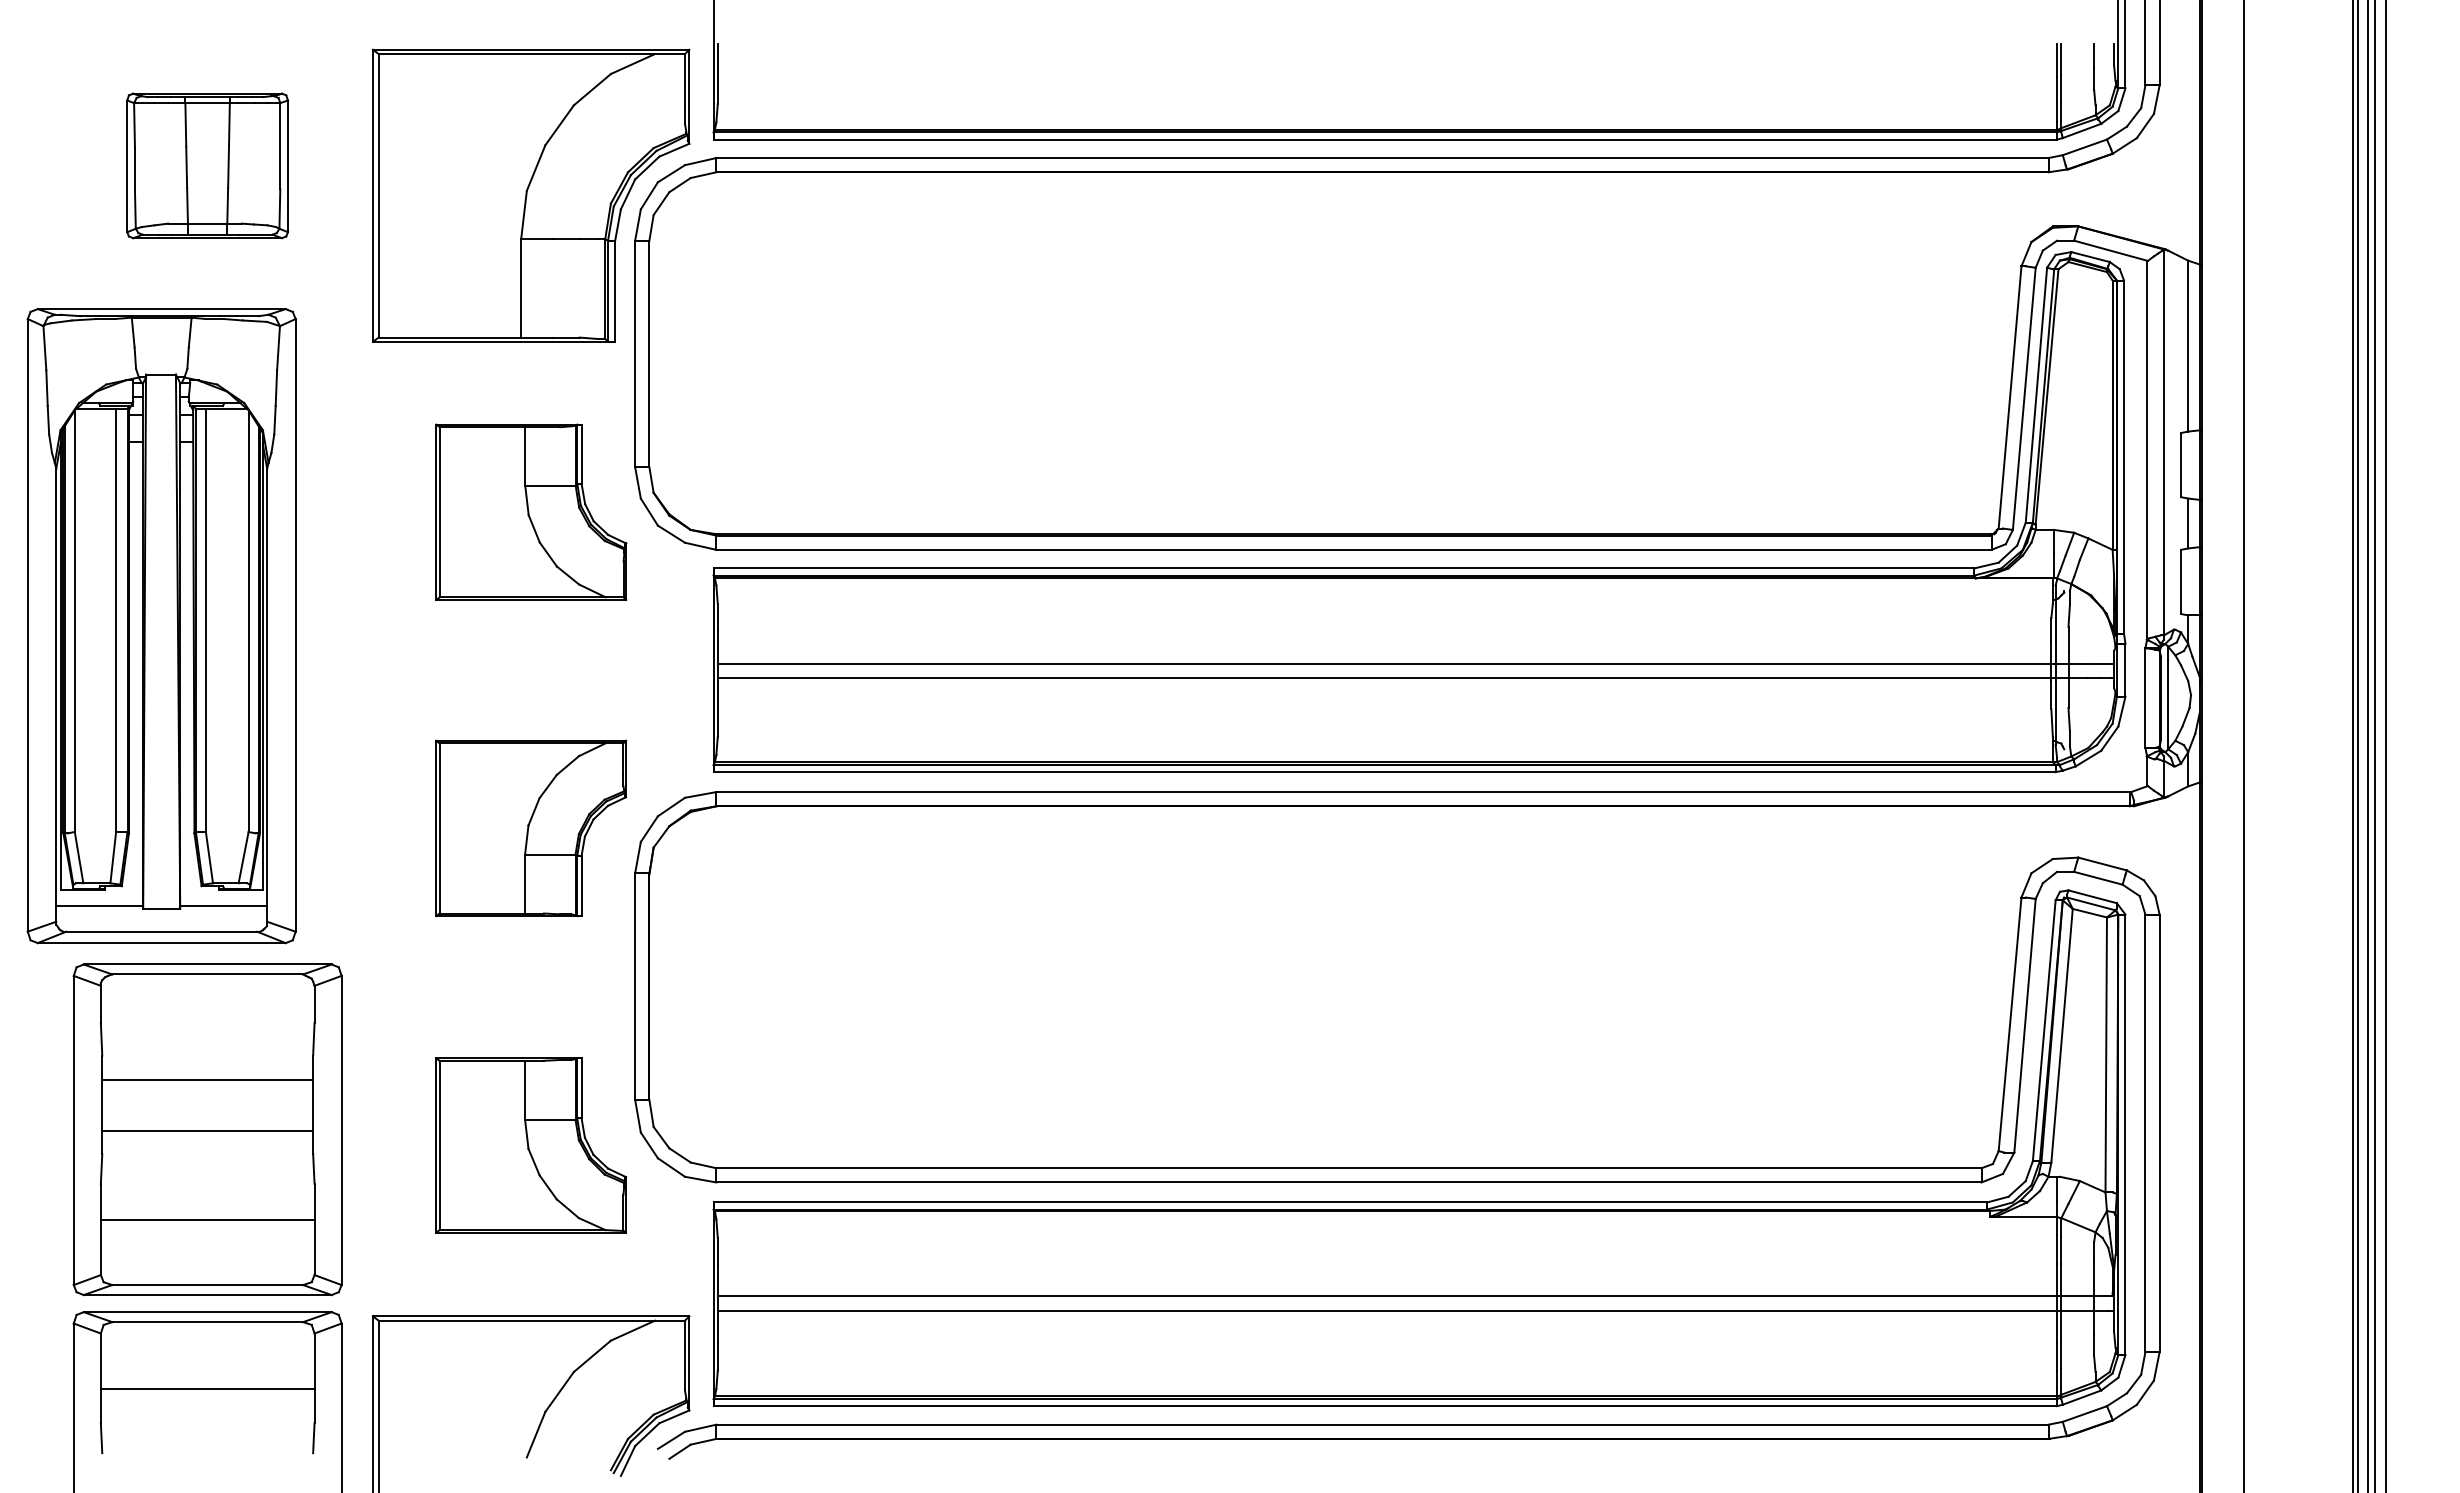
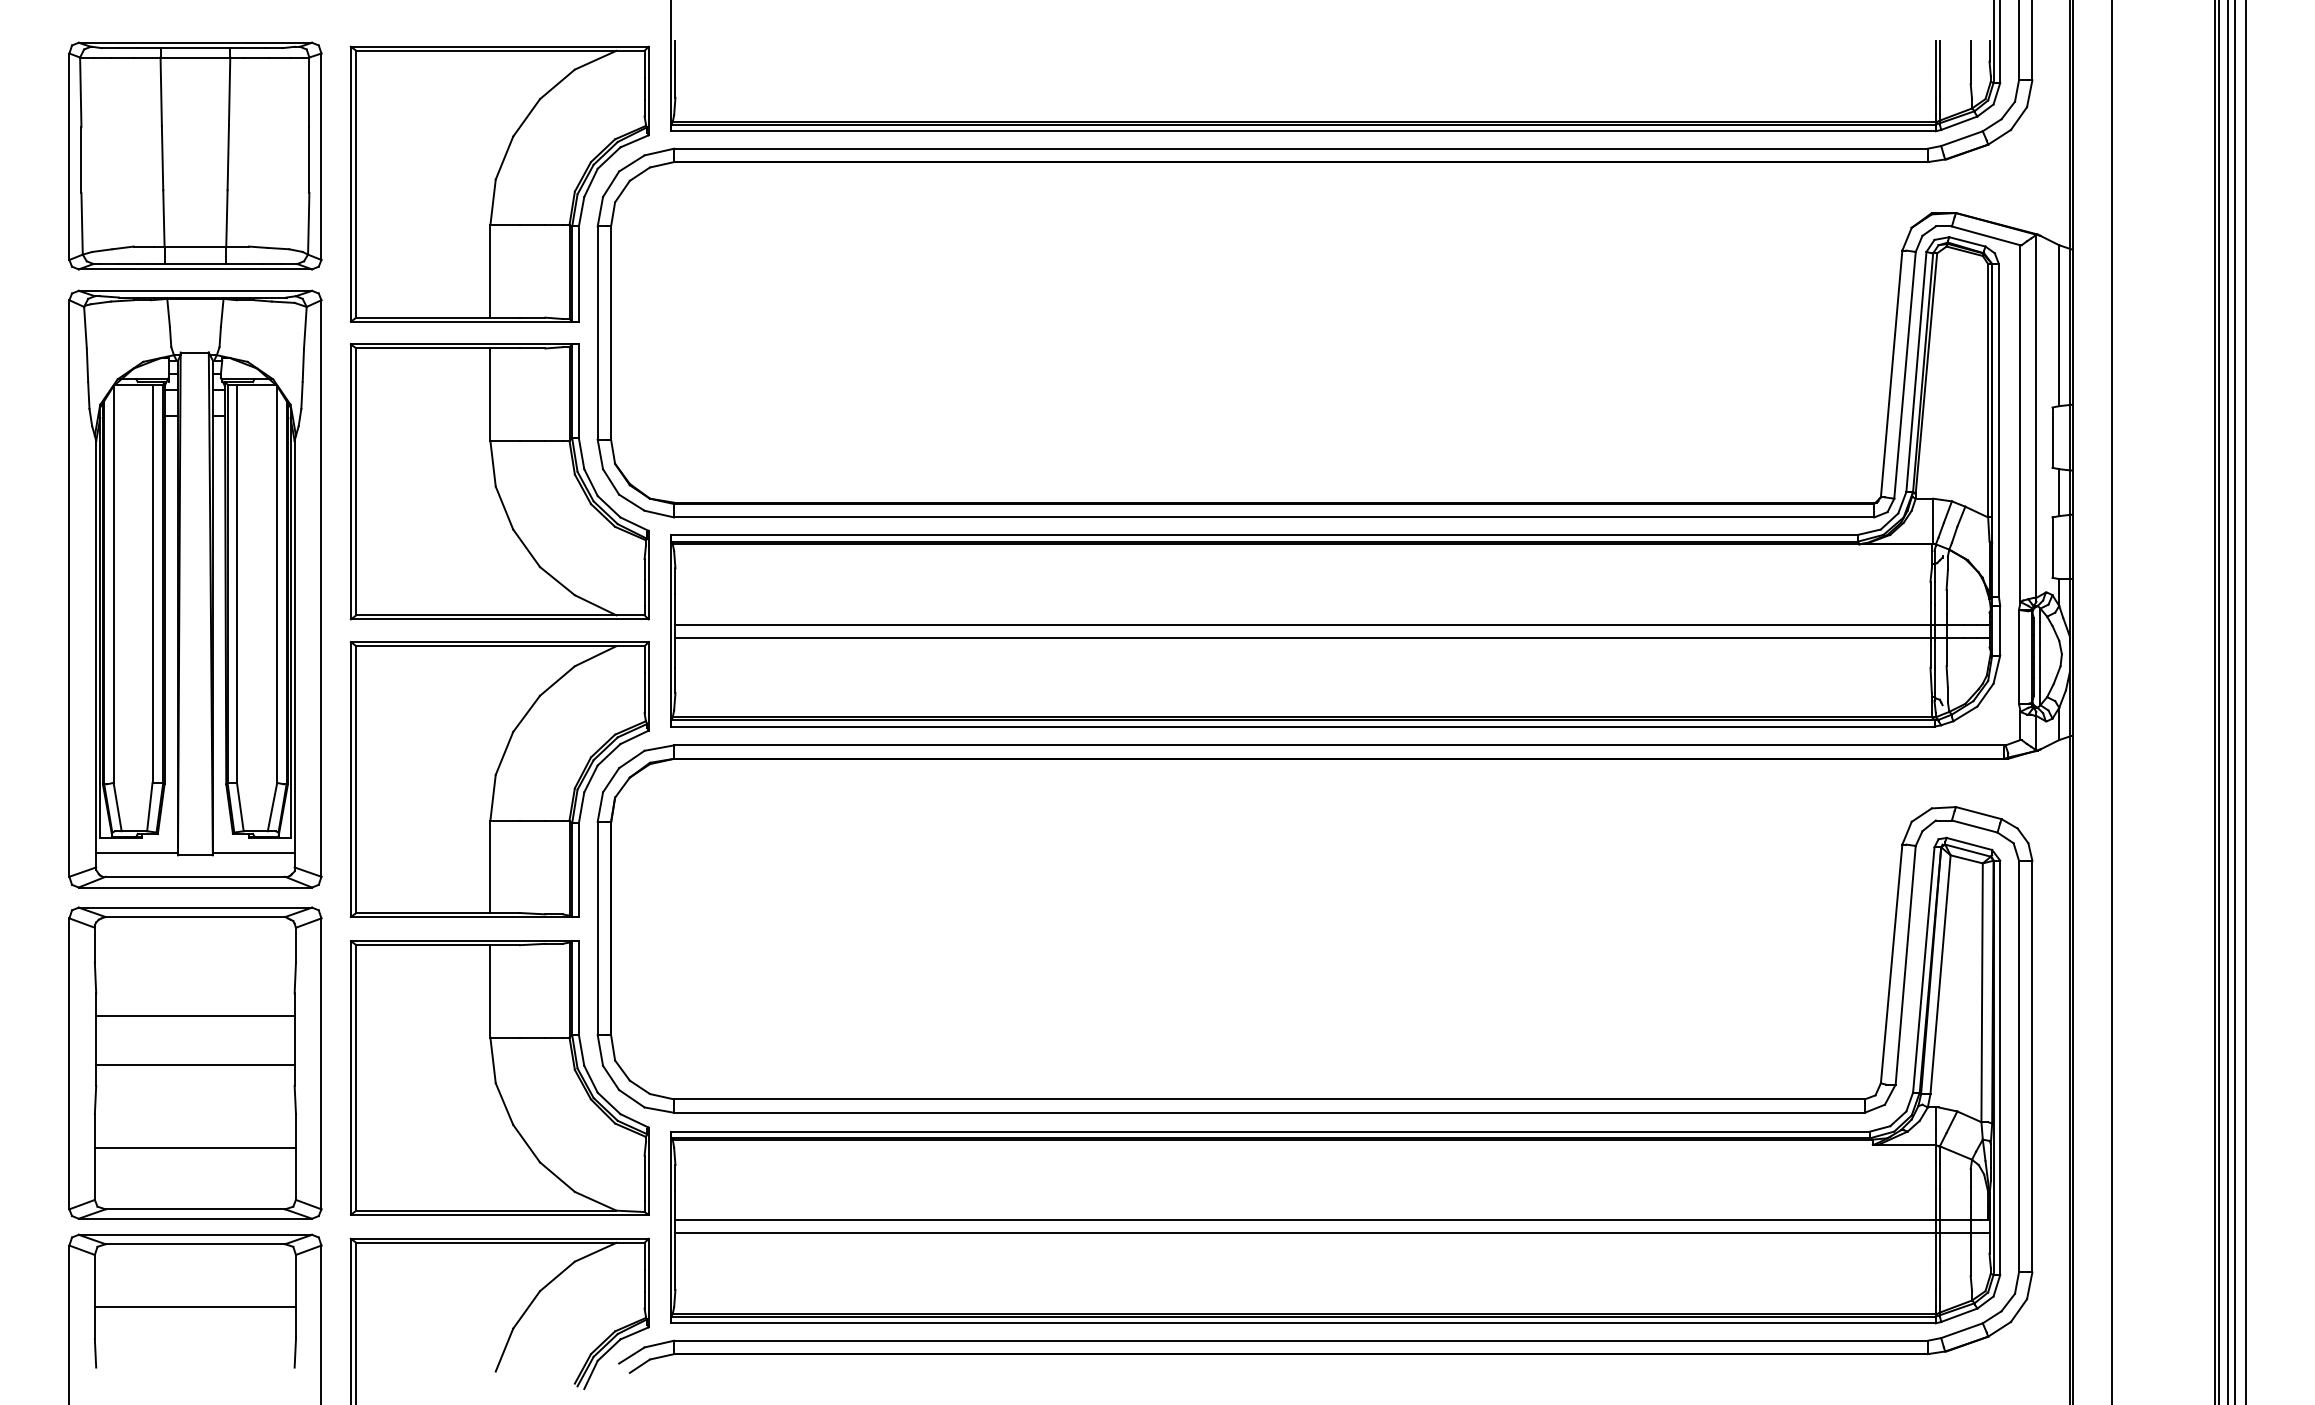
part: (207, 165) -> (195, 155), size x1.67
part: (531, 512) -> (500, 482), size x1.67
part: (161, 626) -> (195, 589), moved
part: (530, 828) -> (499, 779), size x1.67
part: (530, 1145) -> (499, 1077), size x1.67

